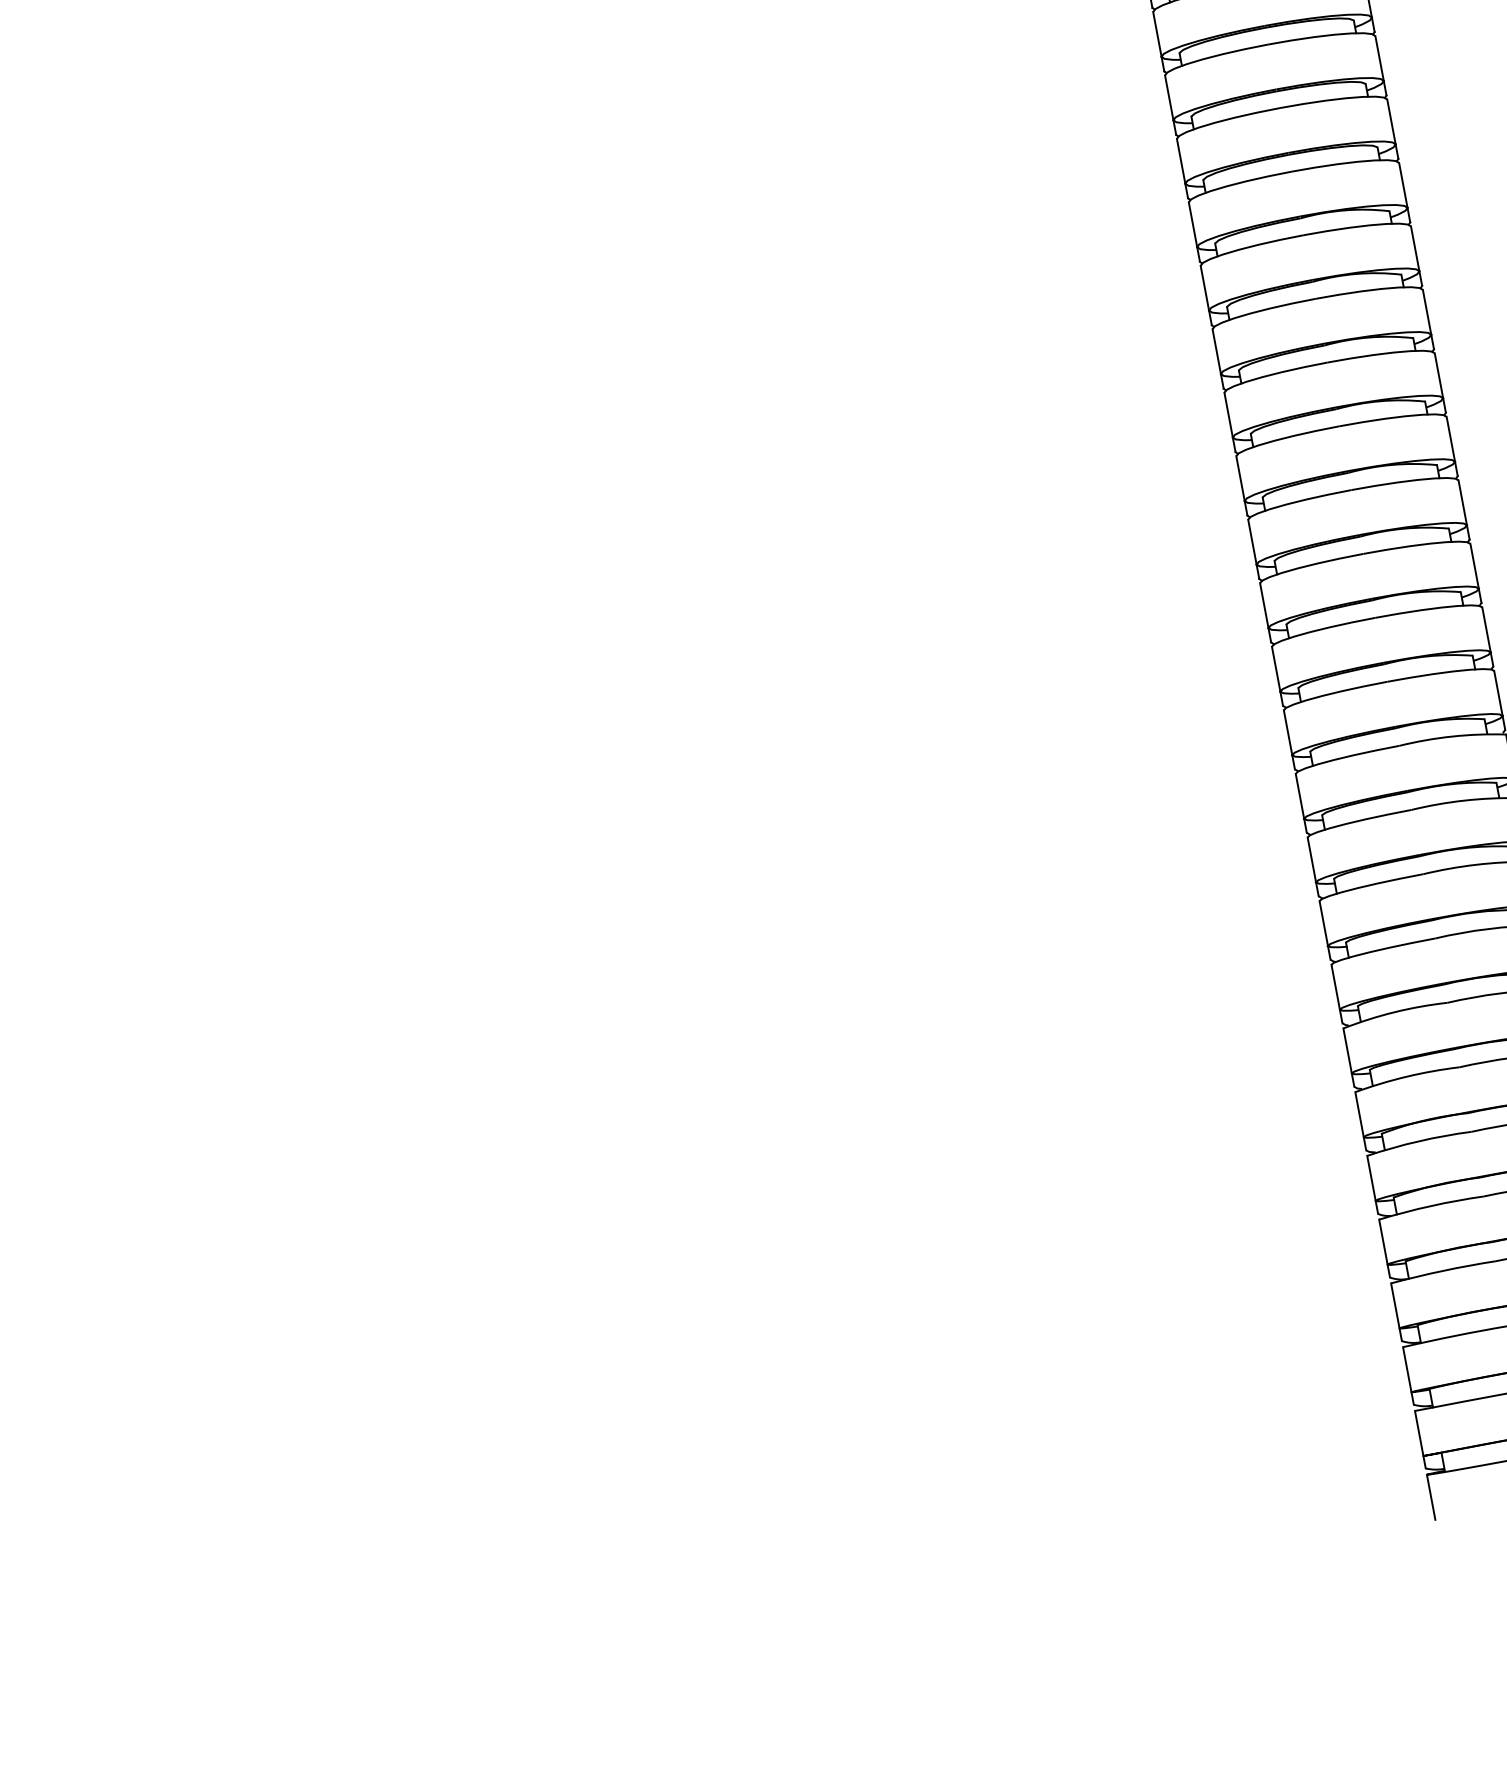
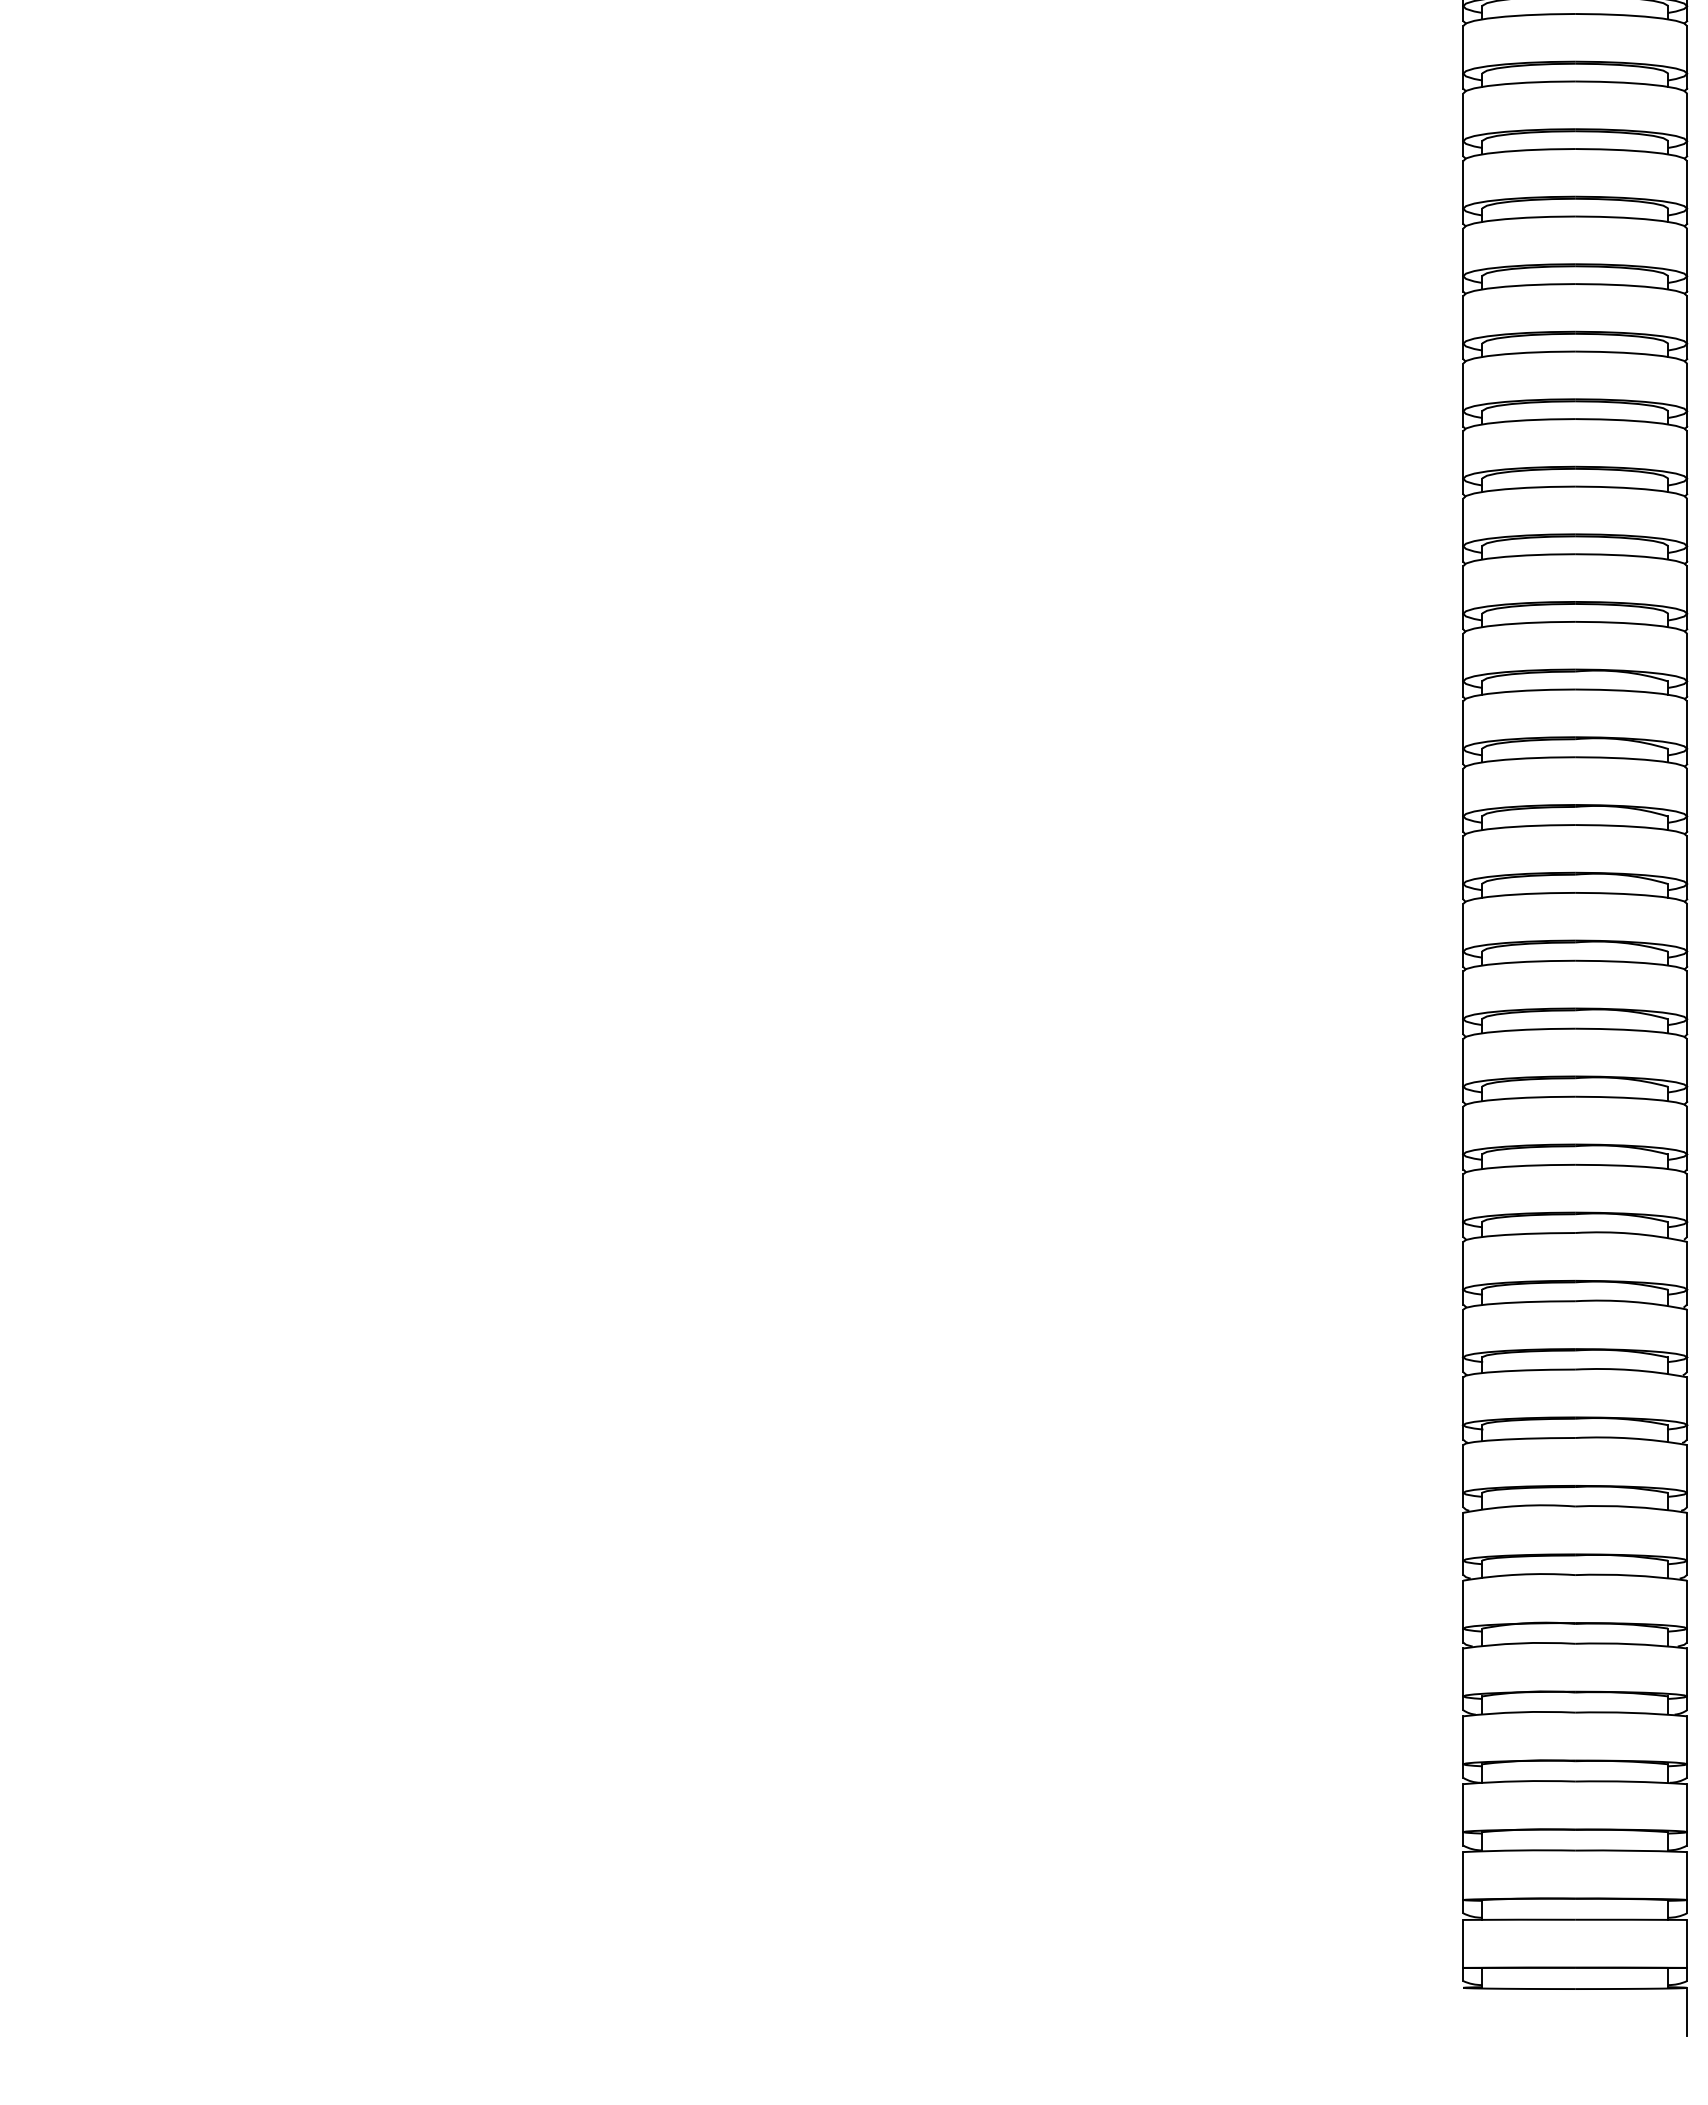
line: (1431, 1496) -> (1463, 2011), removed

